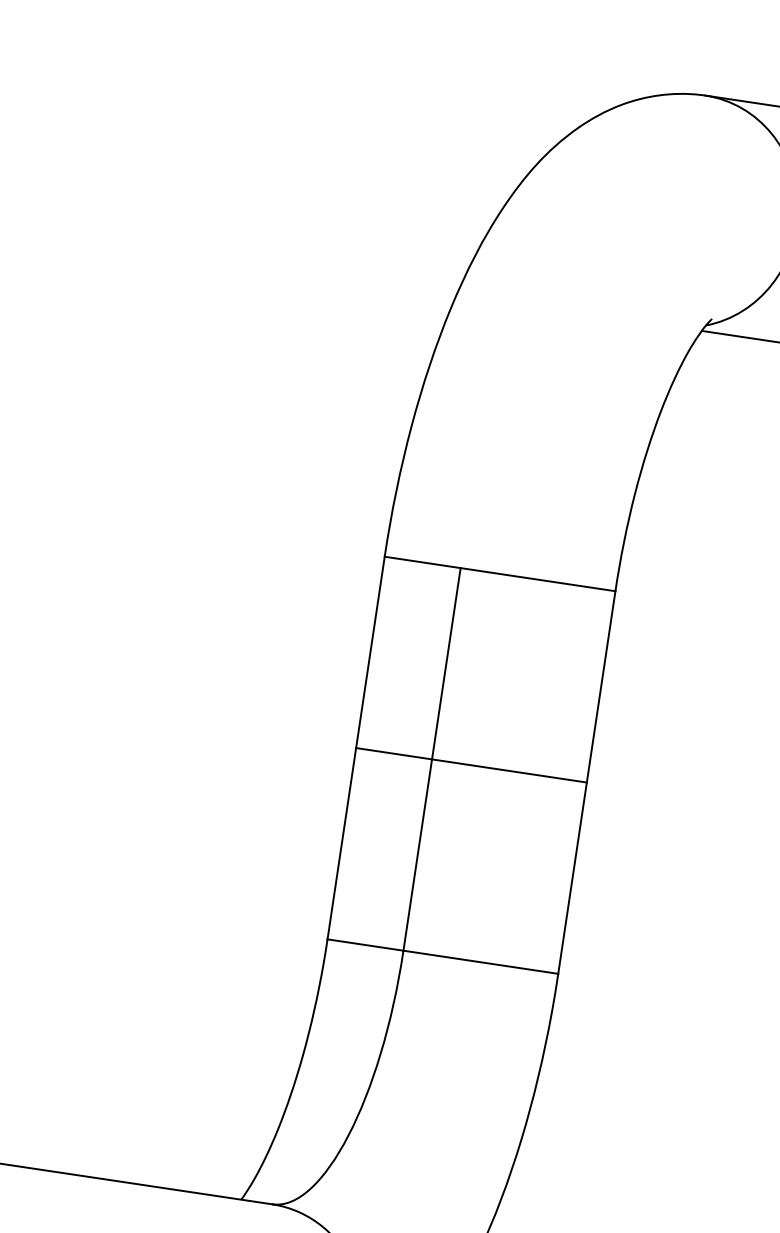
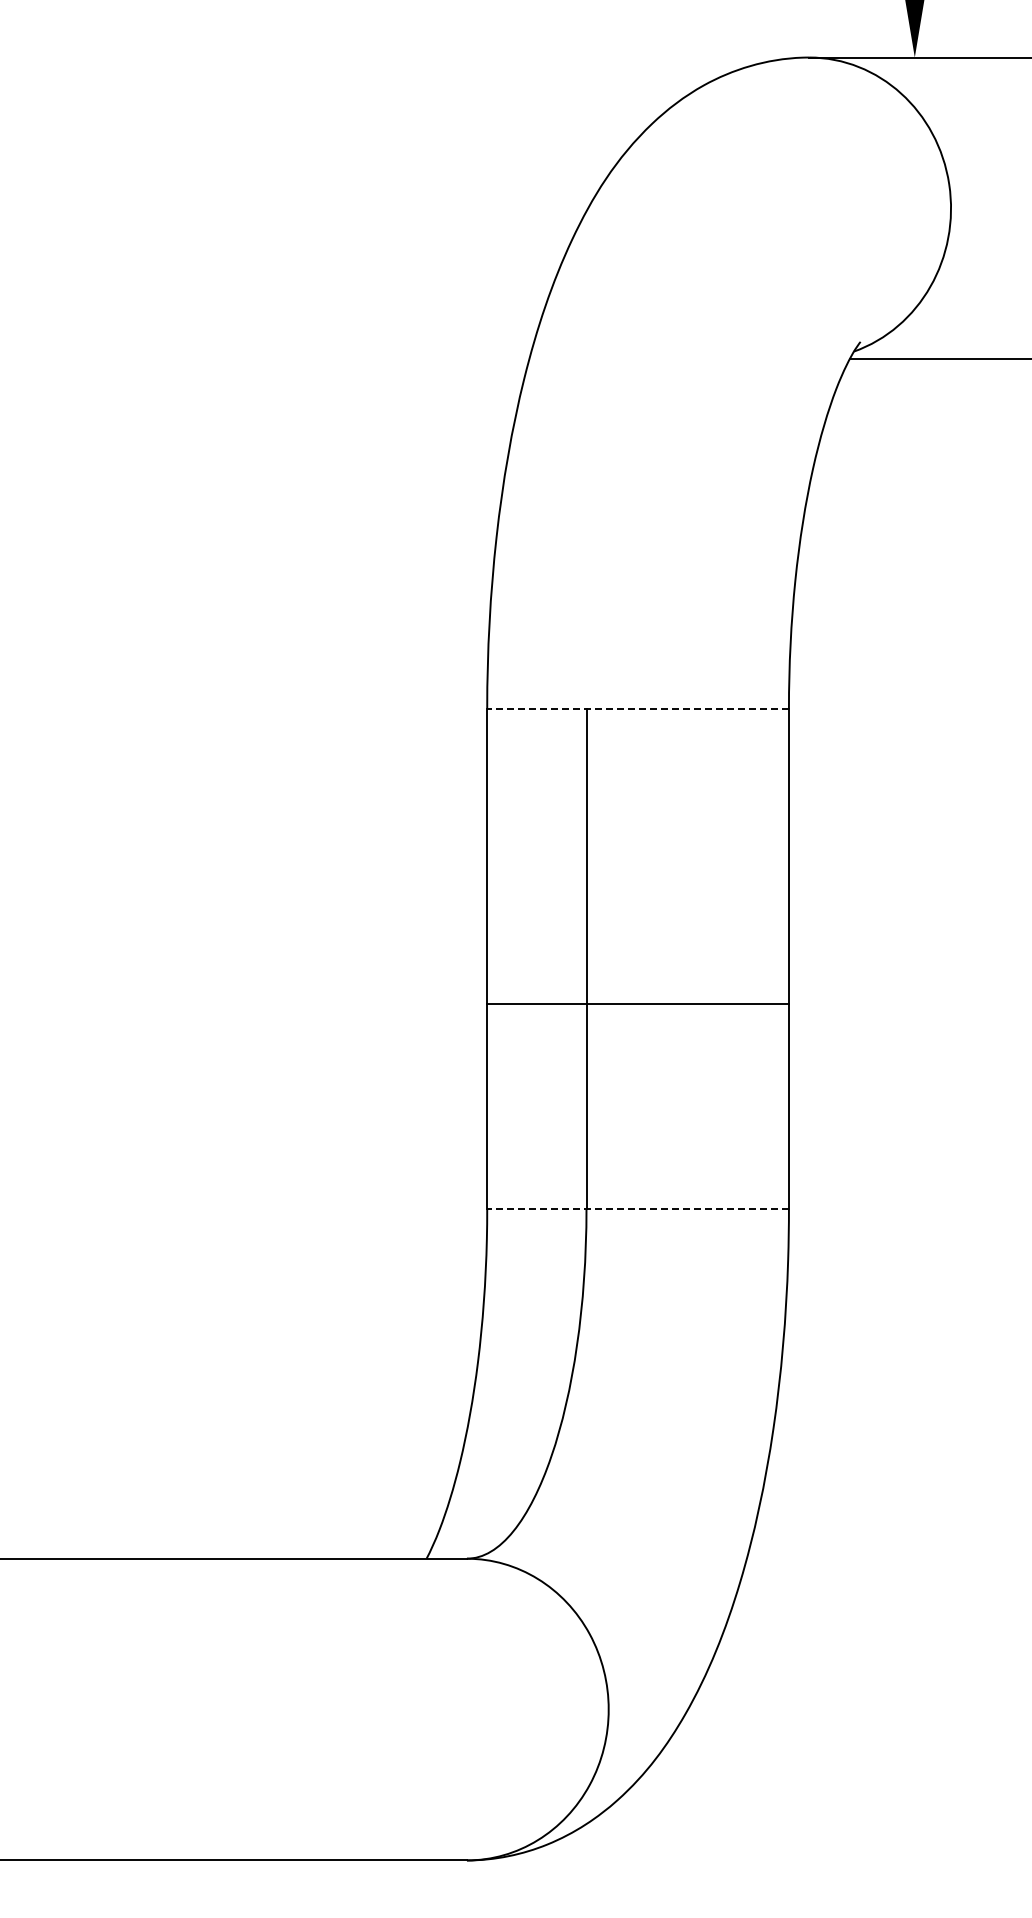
line: (500, 573) -> (638, 708), solid -> dashed
line: (470, 765) -> (637, 1004), moved
line: (443, 956) -> (638, 1209), solid -> dashed

